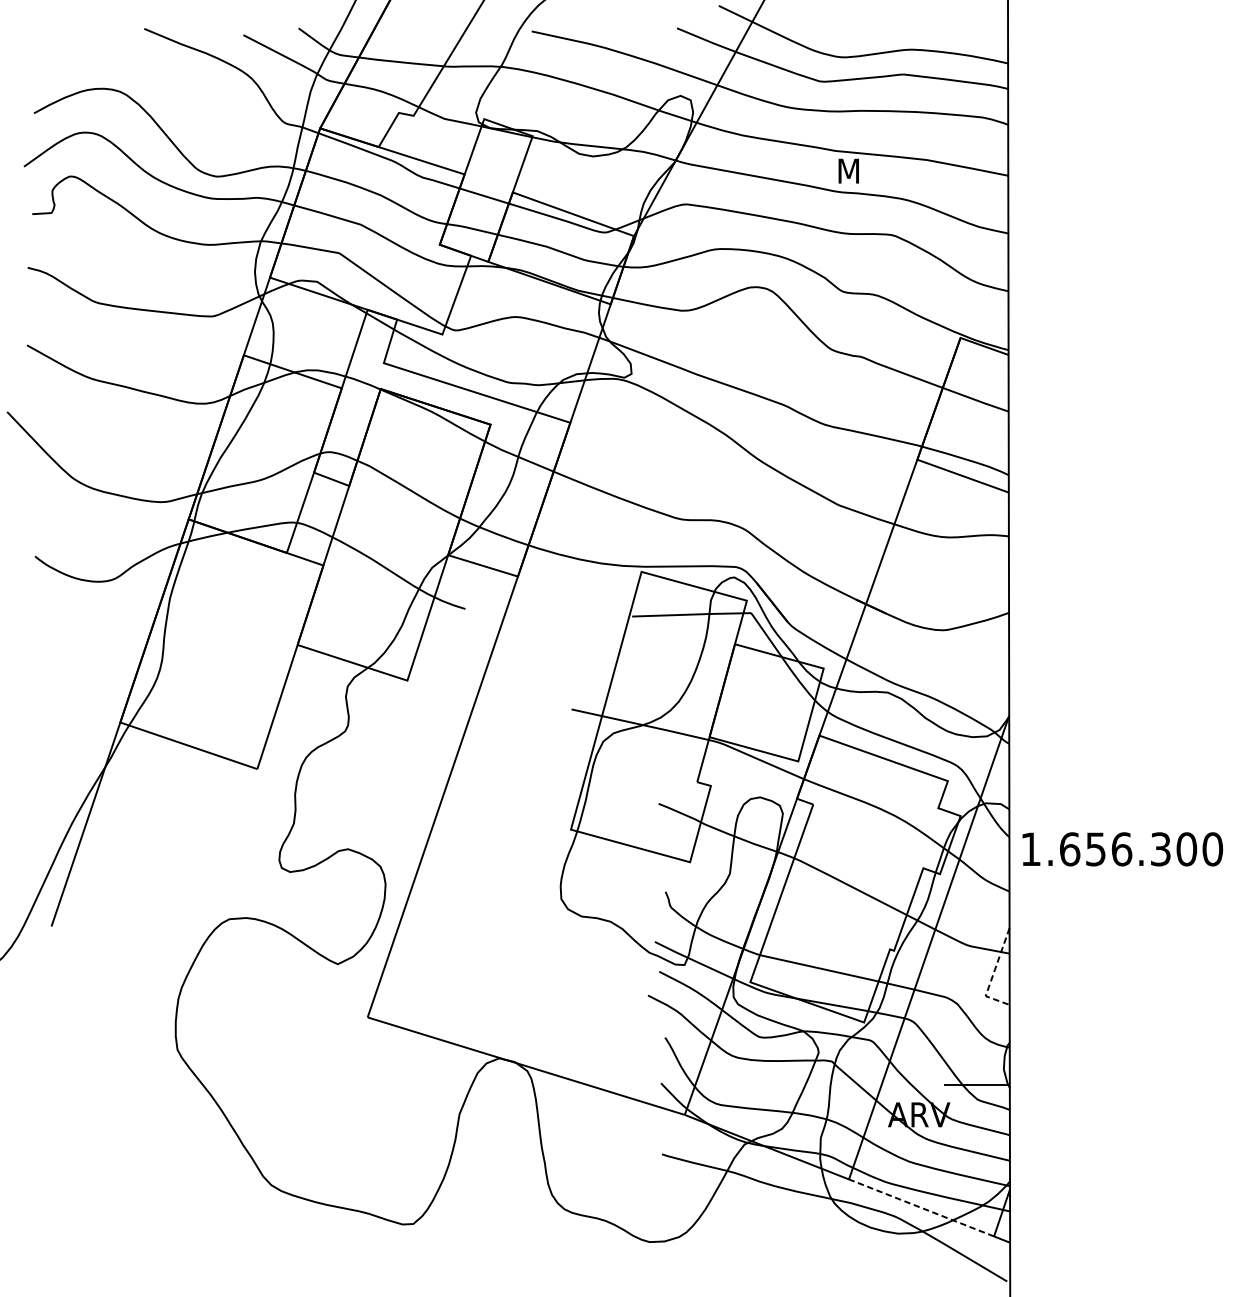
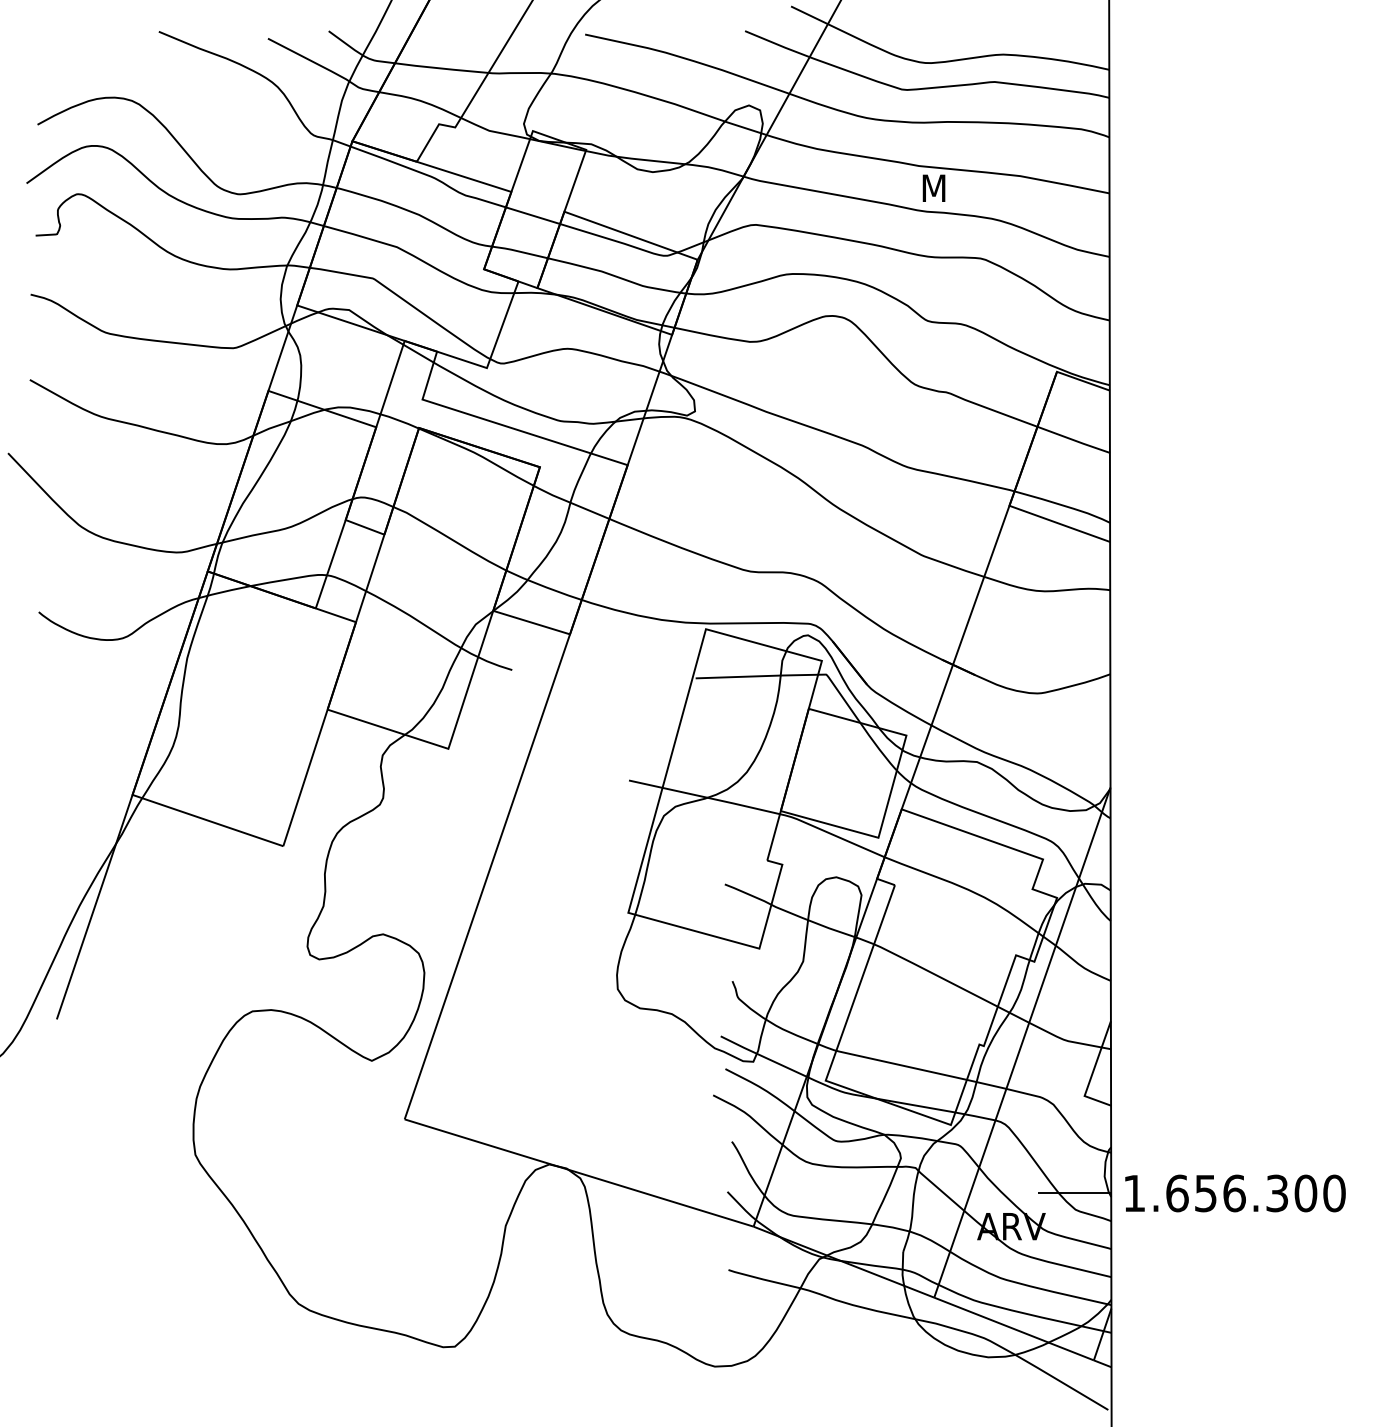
text: (1122, 849) -> (1235, 1193), moved
line: (992, 974) -> (1092, 1072), dashed -> solid
line: (921, 1208) -> (1014, 1329), dashed -> solid

